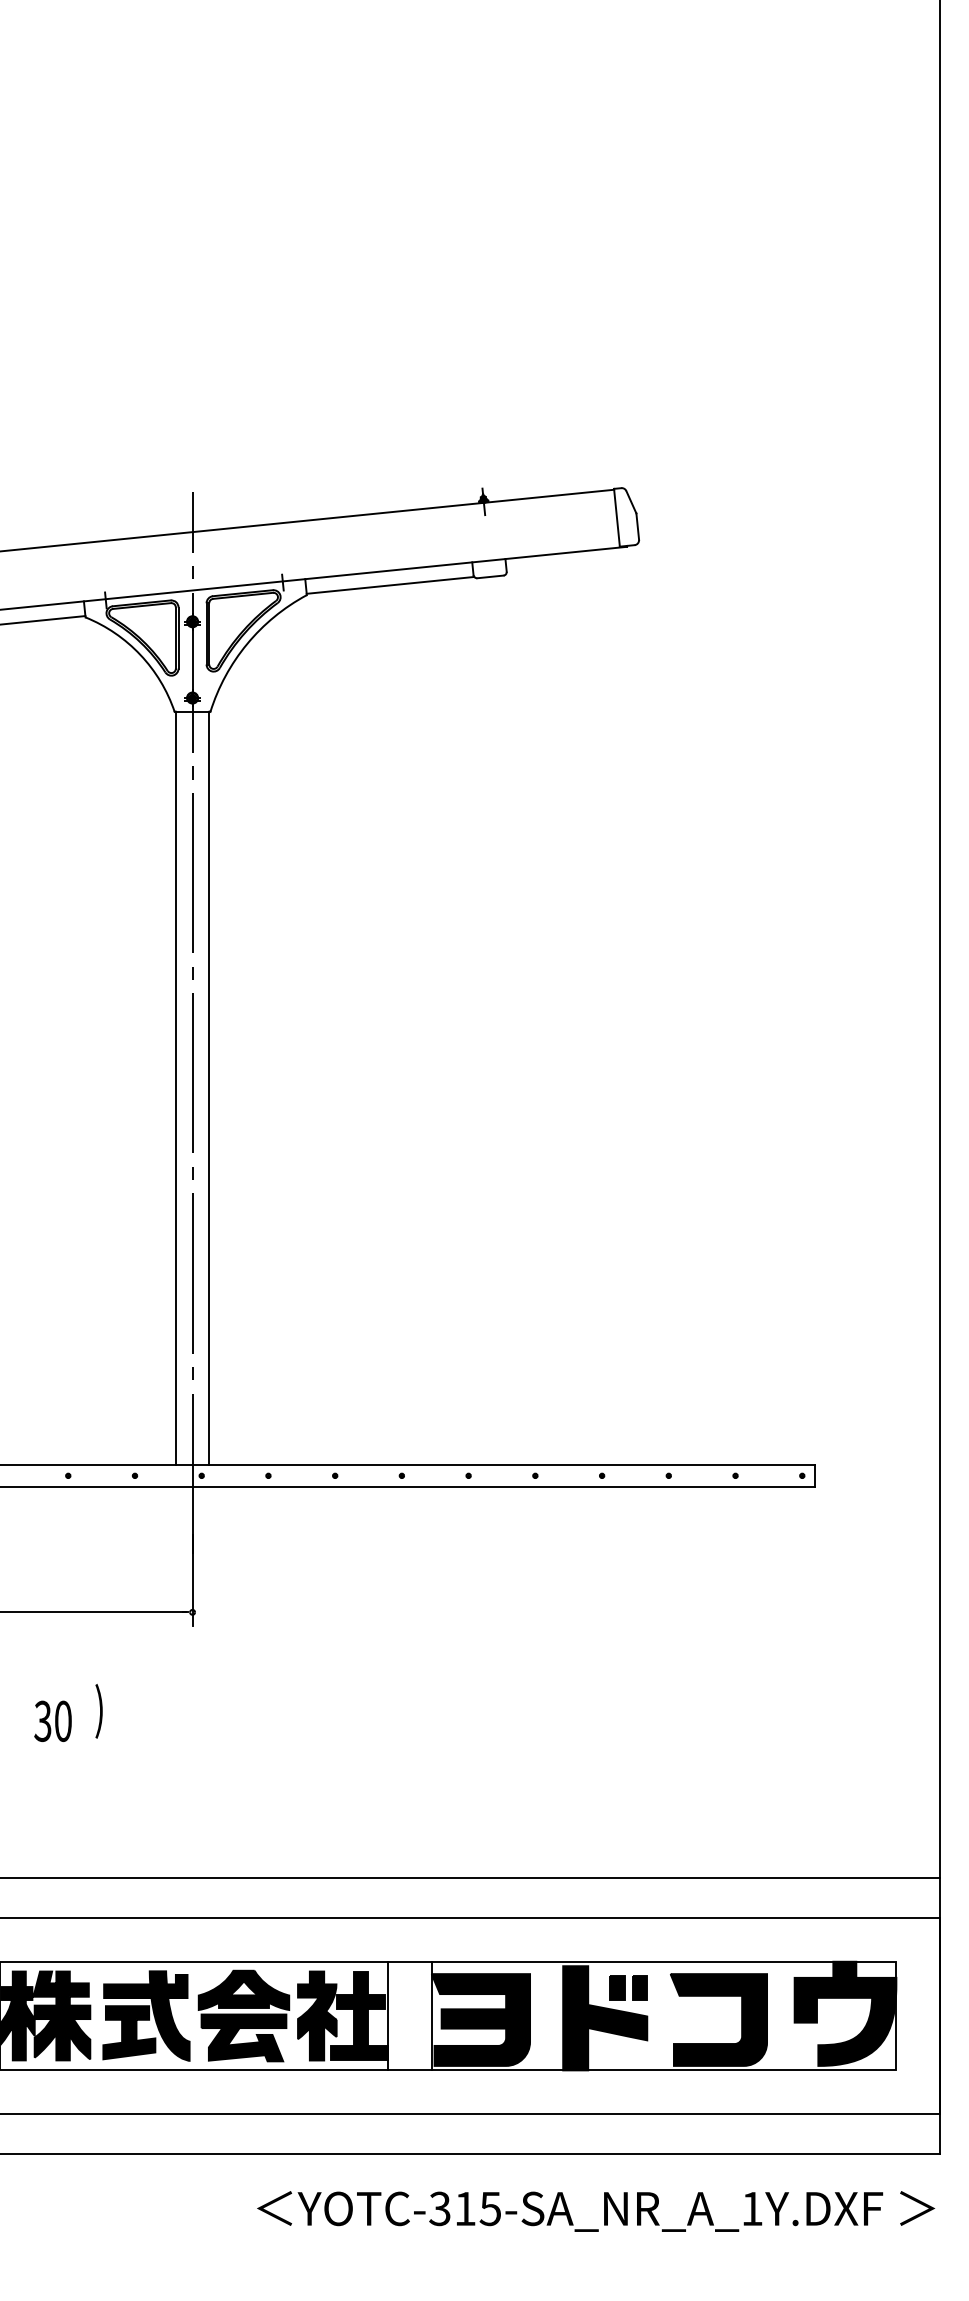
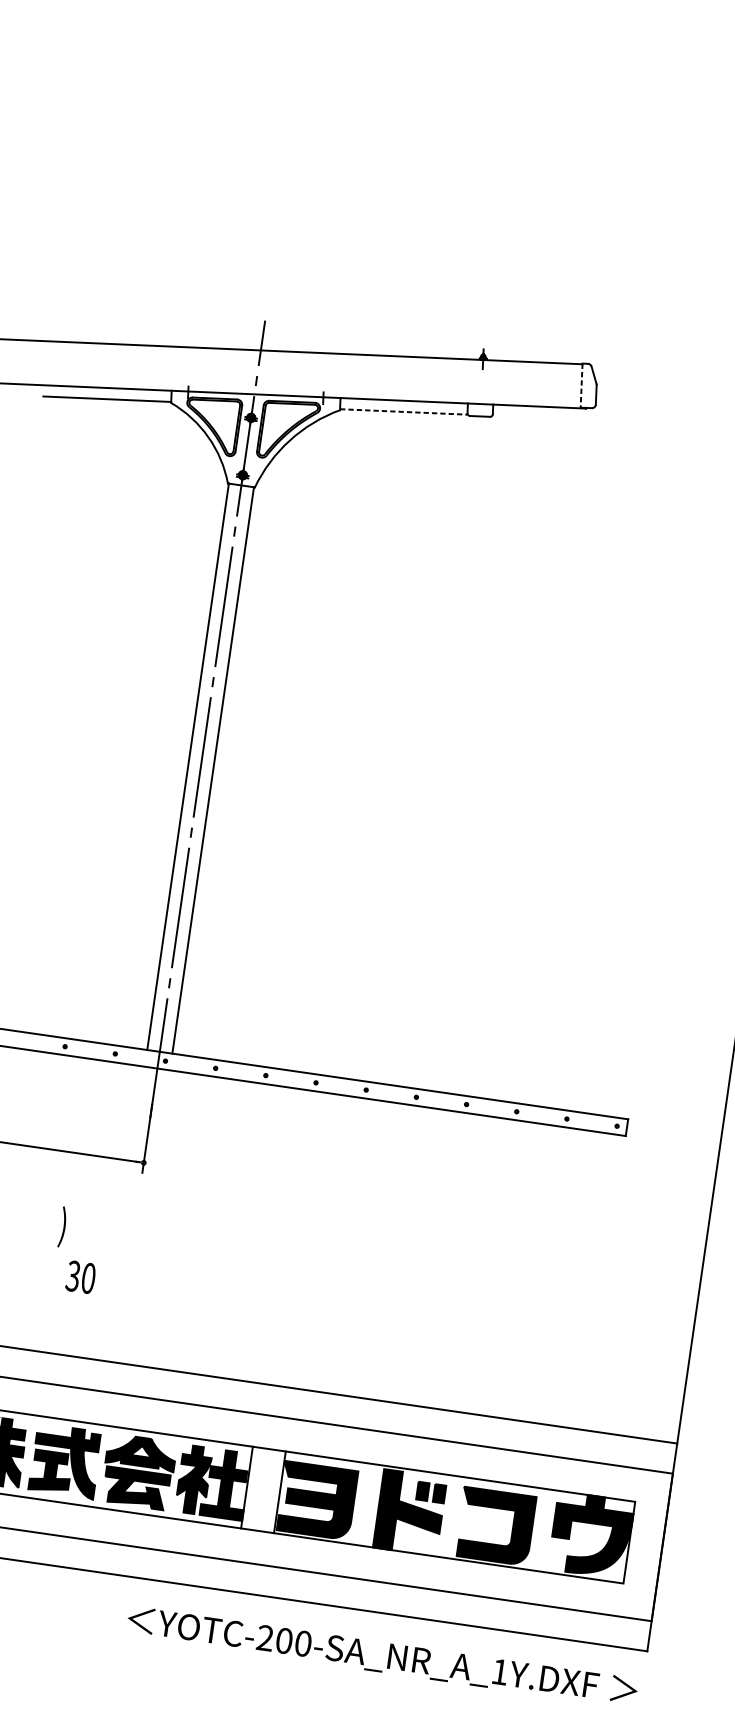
line: (617, 518) -> (581, 386), solid -> dashed
line: (391, 585) -> (404, 412), solid -> dashed
text: (52, 1720) -> (80, 1276), moved
text: (465, 2208) -> (284, 1640), YOTC-315-SA_NR_A_1Y.DXF -> YOTC-200-SA_NR_A_1Y.DXF

